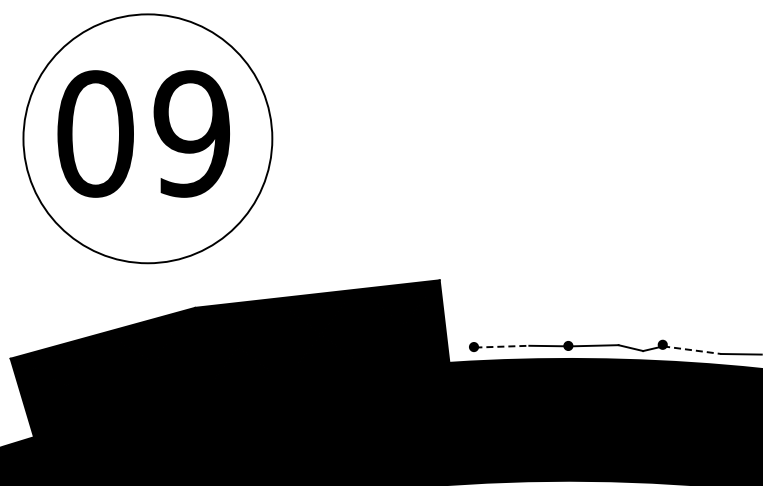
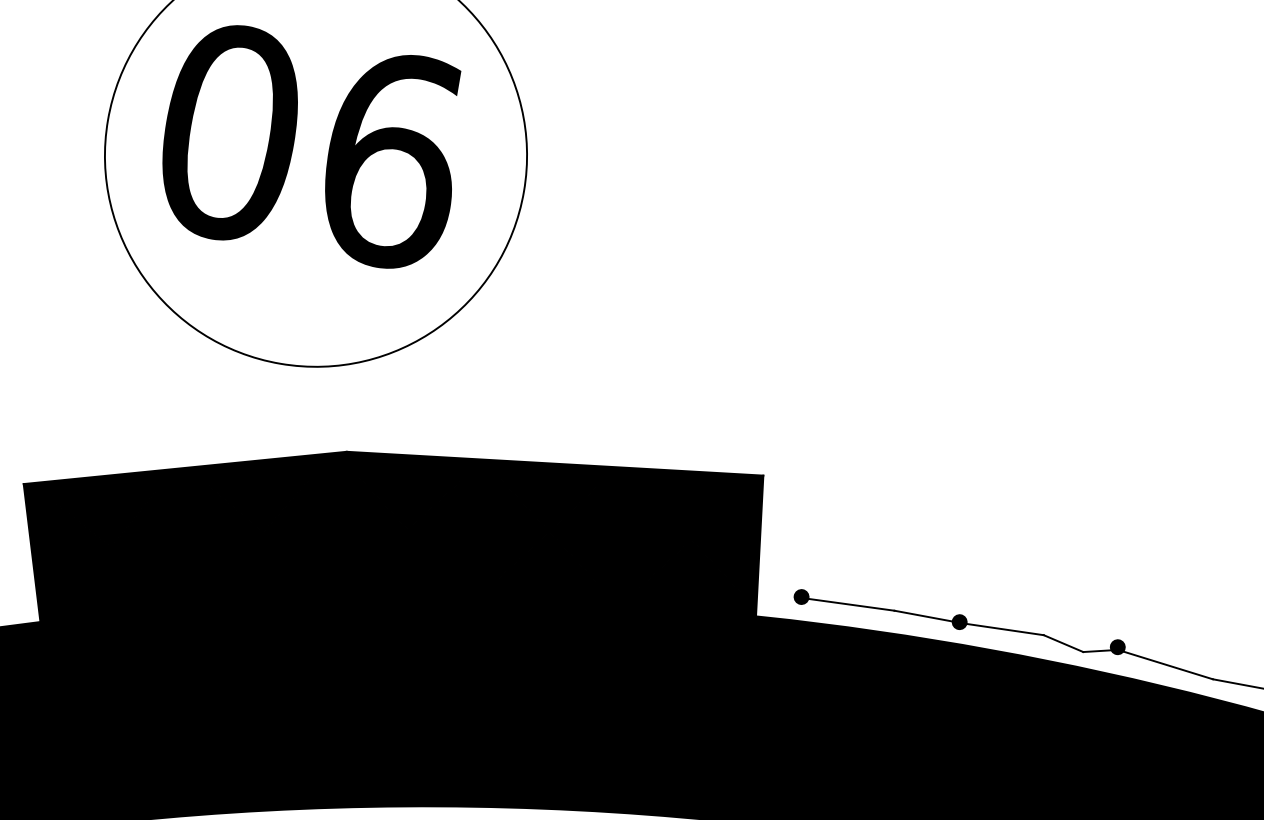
text: (192, 133) -> (392, 159), 09 -> 06
line: (502, 346) -> (849, 604), dashed -> solid
line: (692, 350) -> (1165, 665), dashed -> solid

